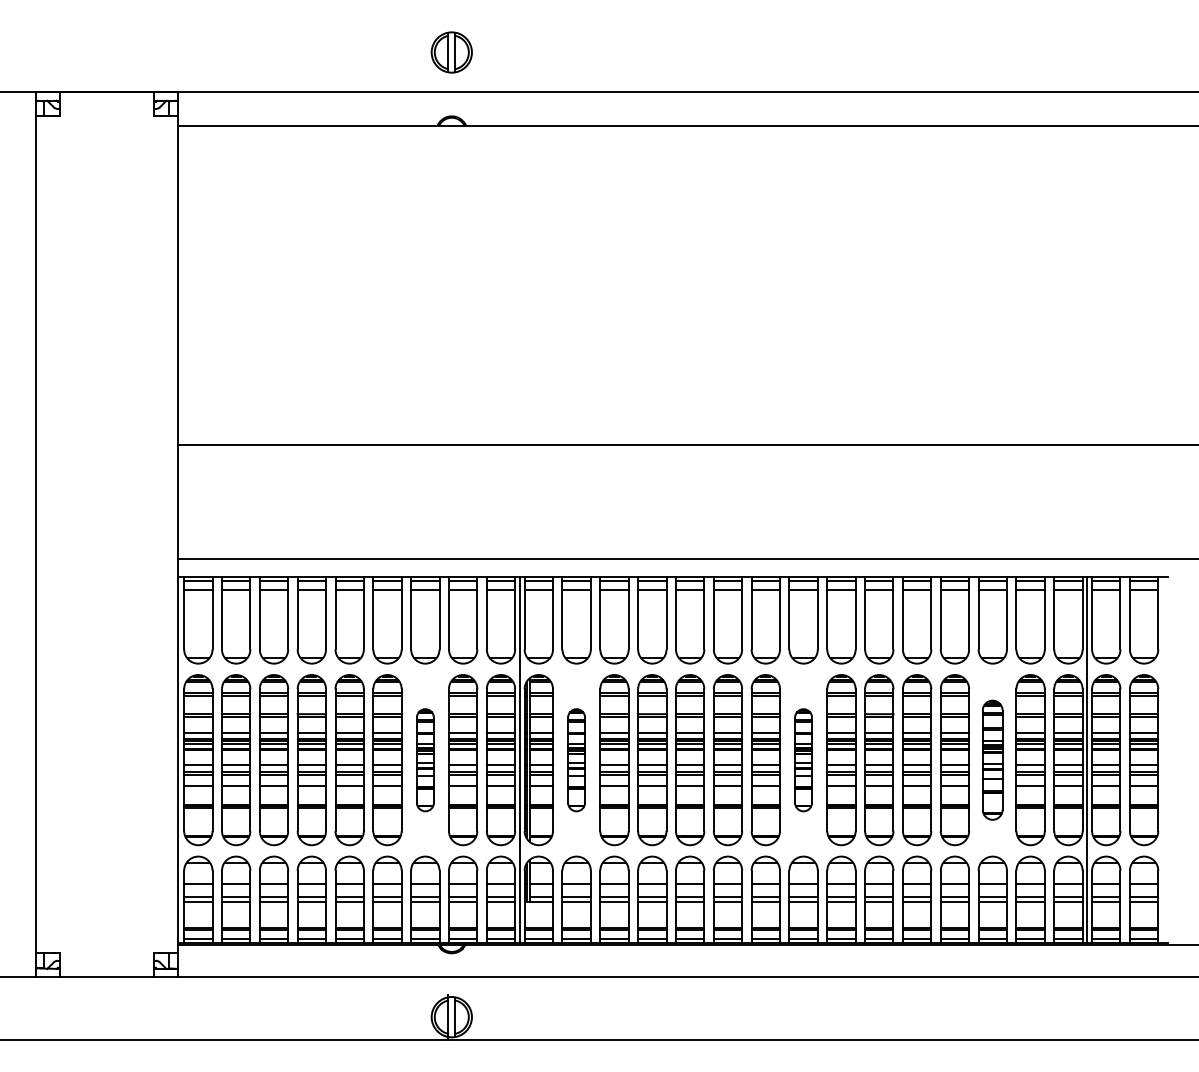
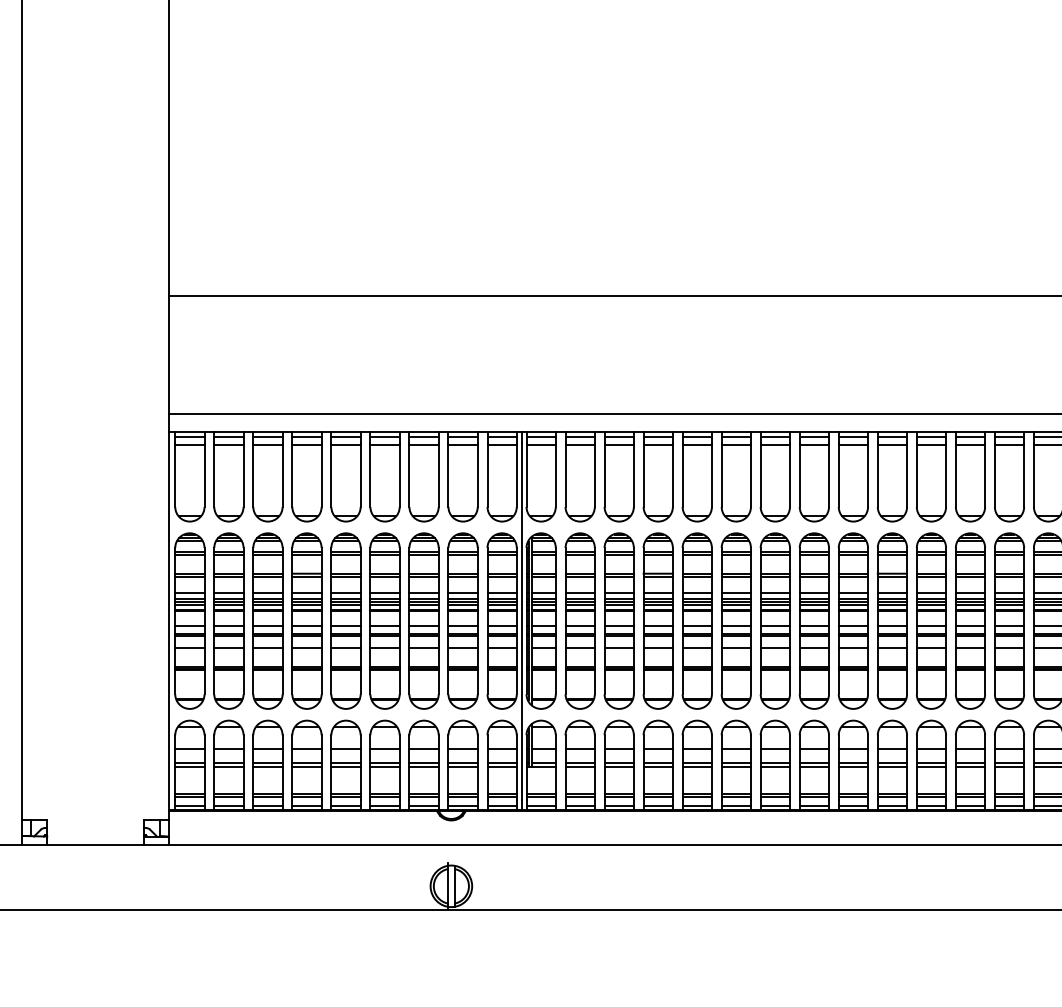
part: (425, 760) -> (424, 621), size x1.67
part: (576, 760) -> (580, 621), size x1.67
part: (803, 760) -> (814, 621), size x1.67
part: (992, 760) -> (1009, 621), size x1.43

